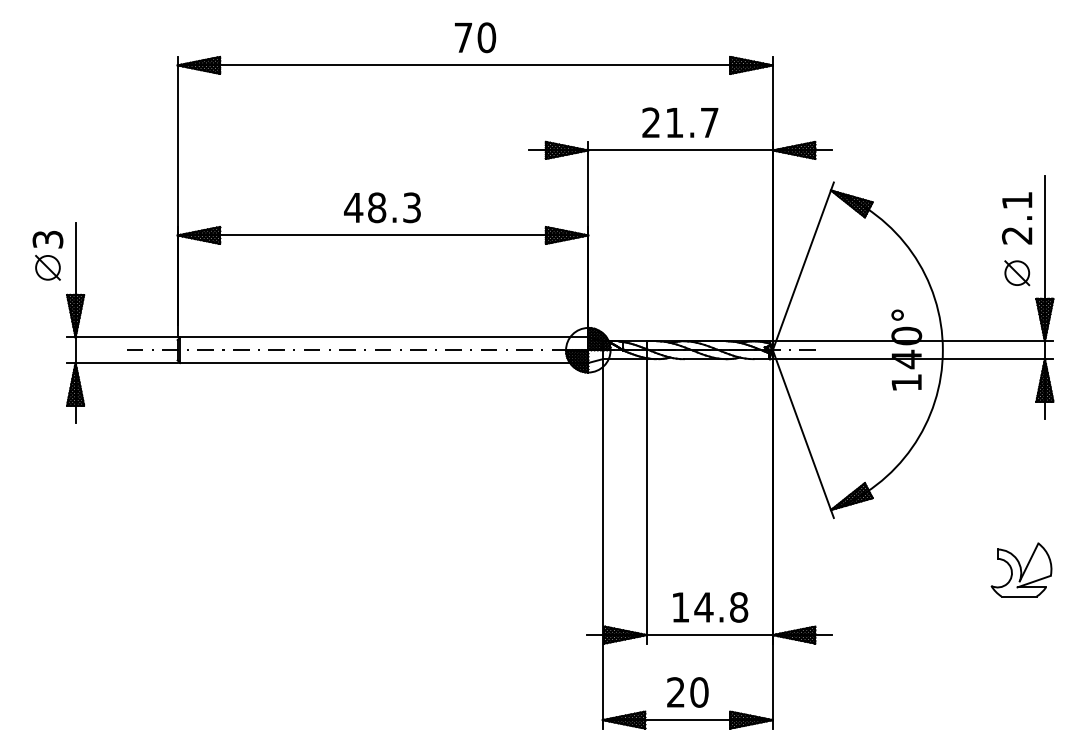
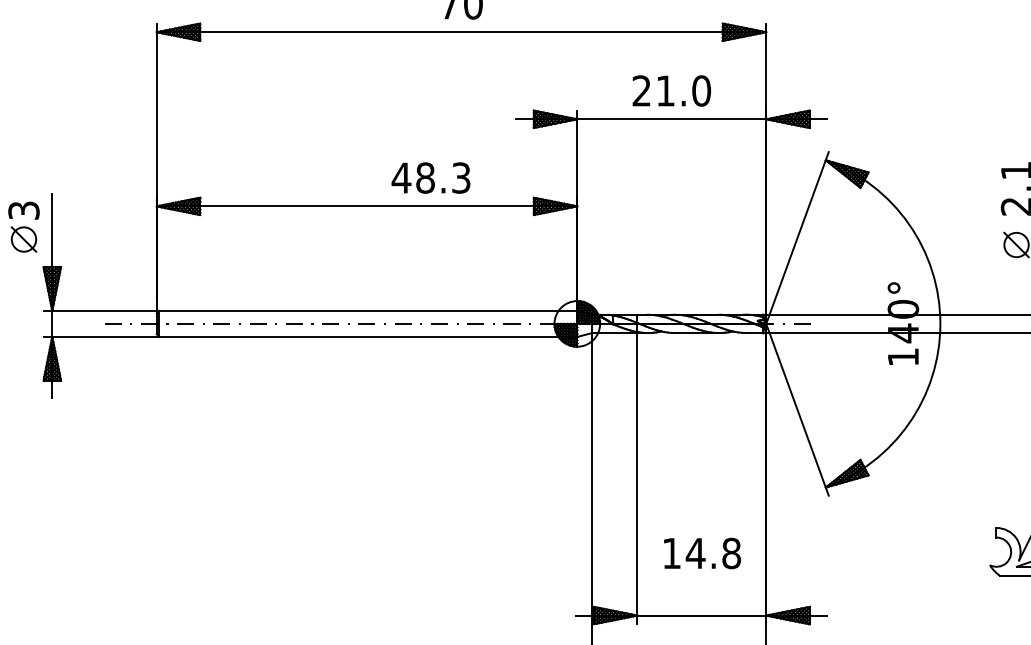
text: (709, 122) -> (701, 90), 21.7 -> 21.0
text: (382, 207) -> (431, 177), moved
text: (710, 607) -> (702, 553), moved

